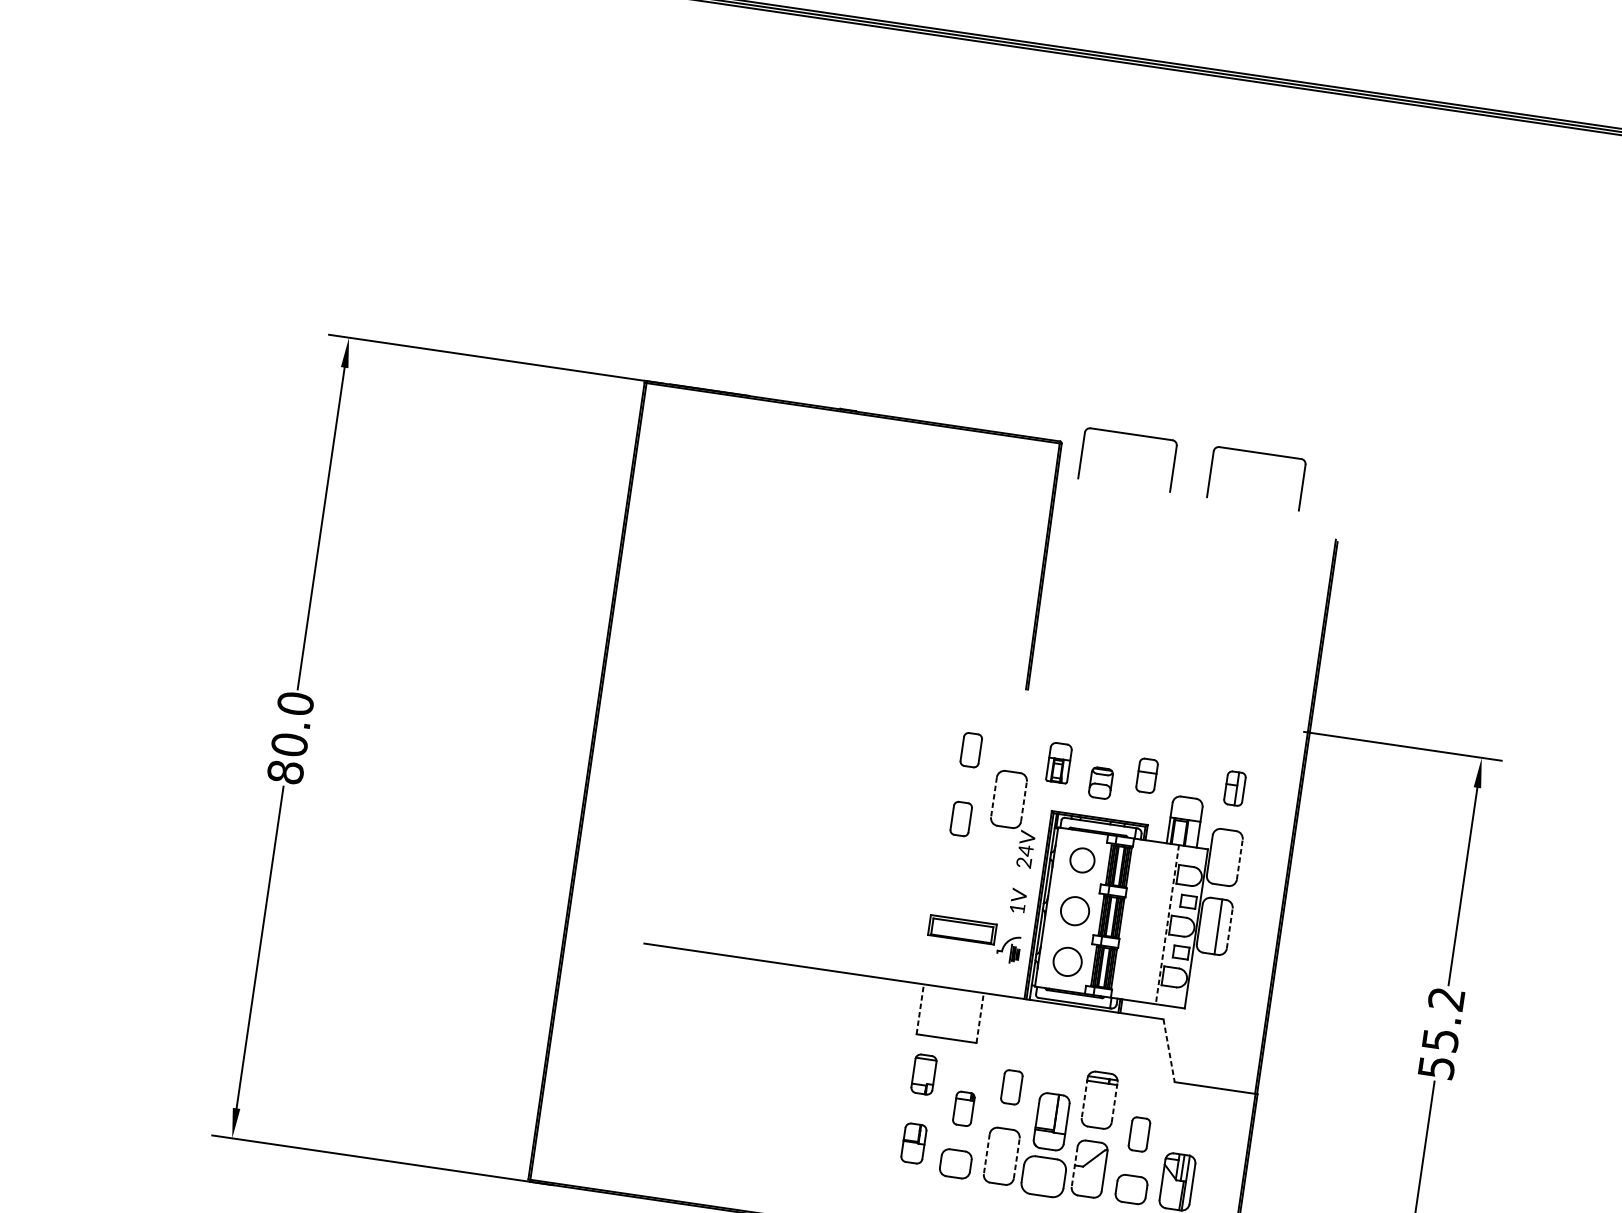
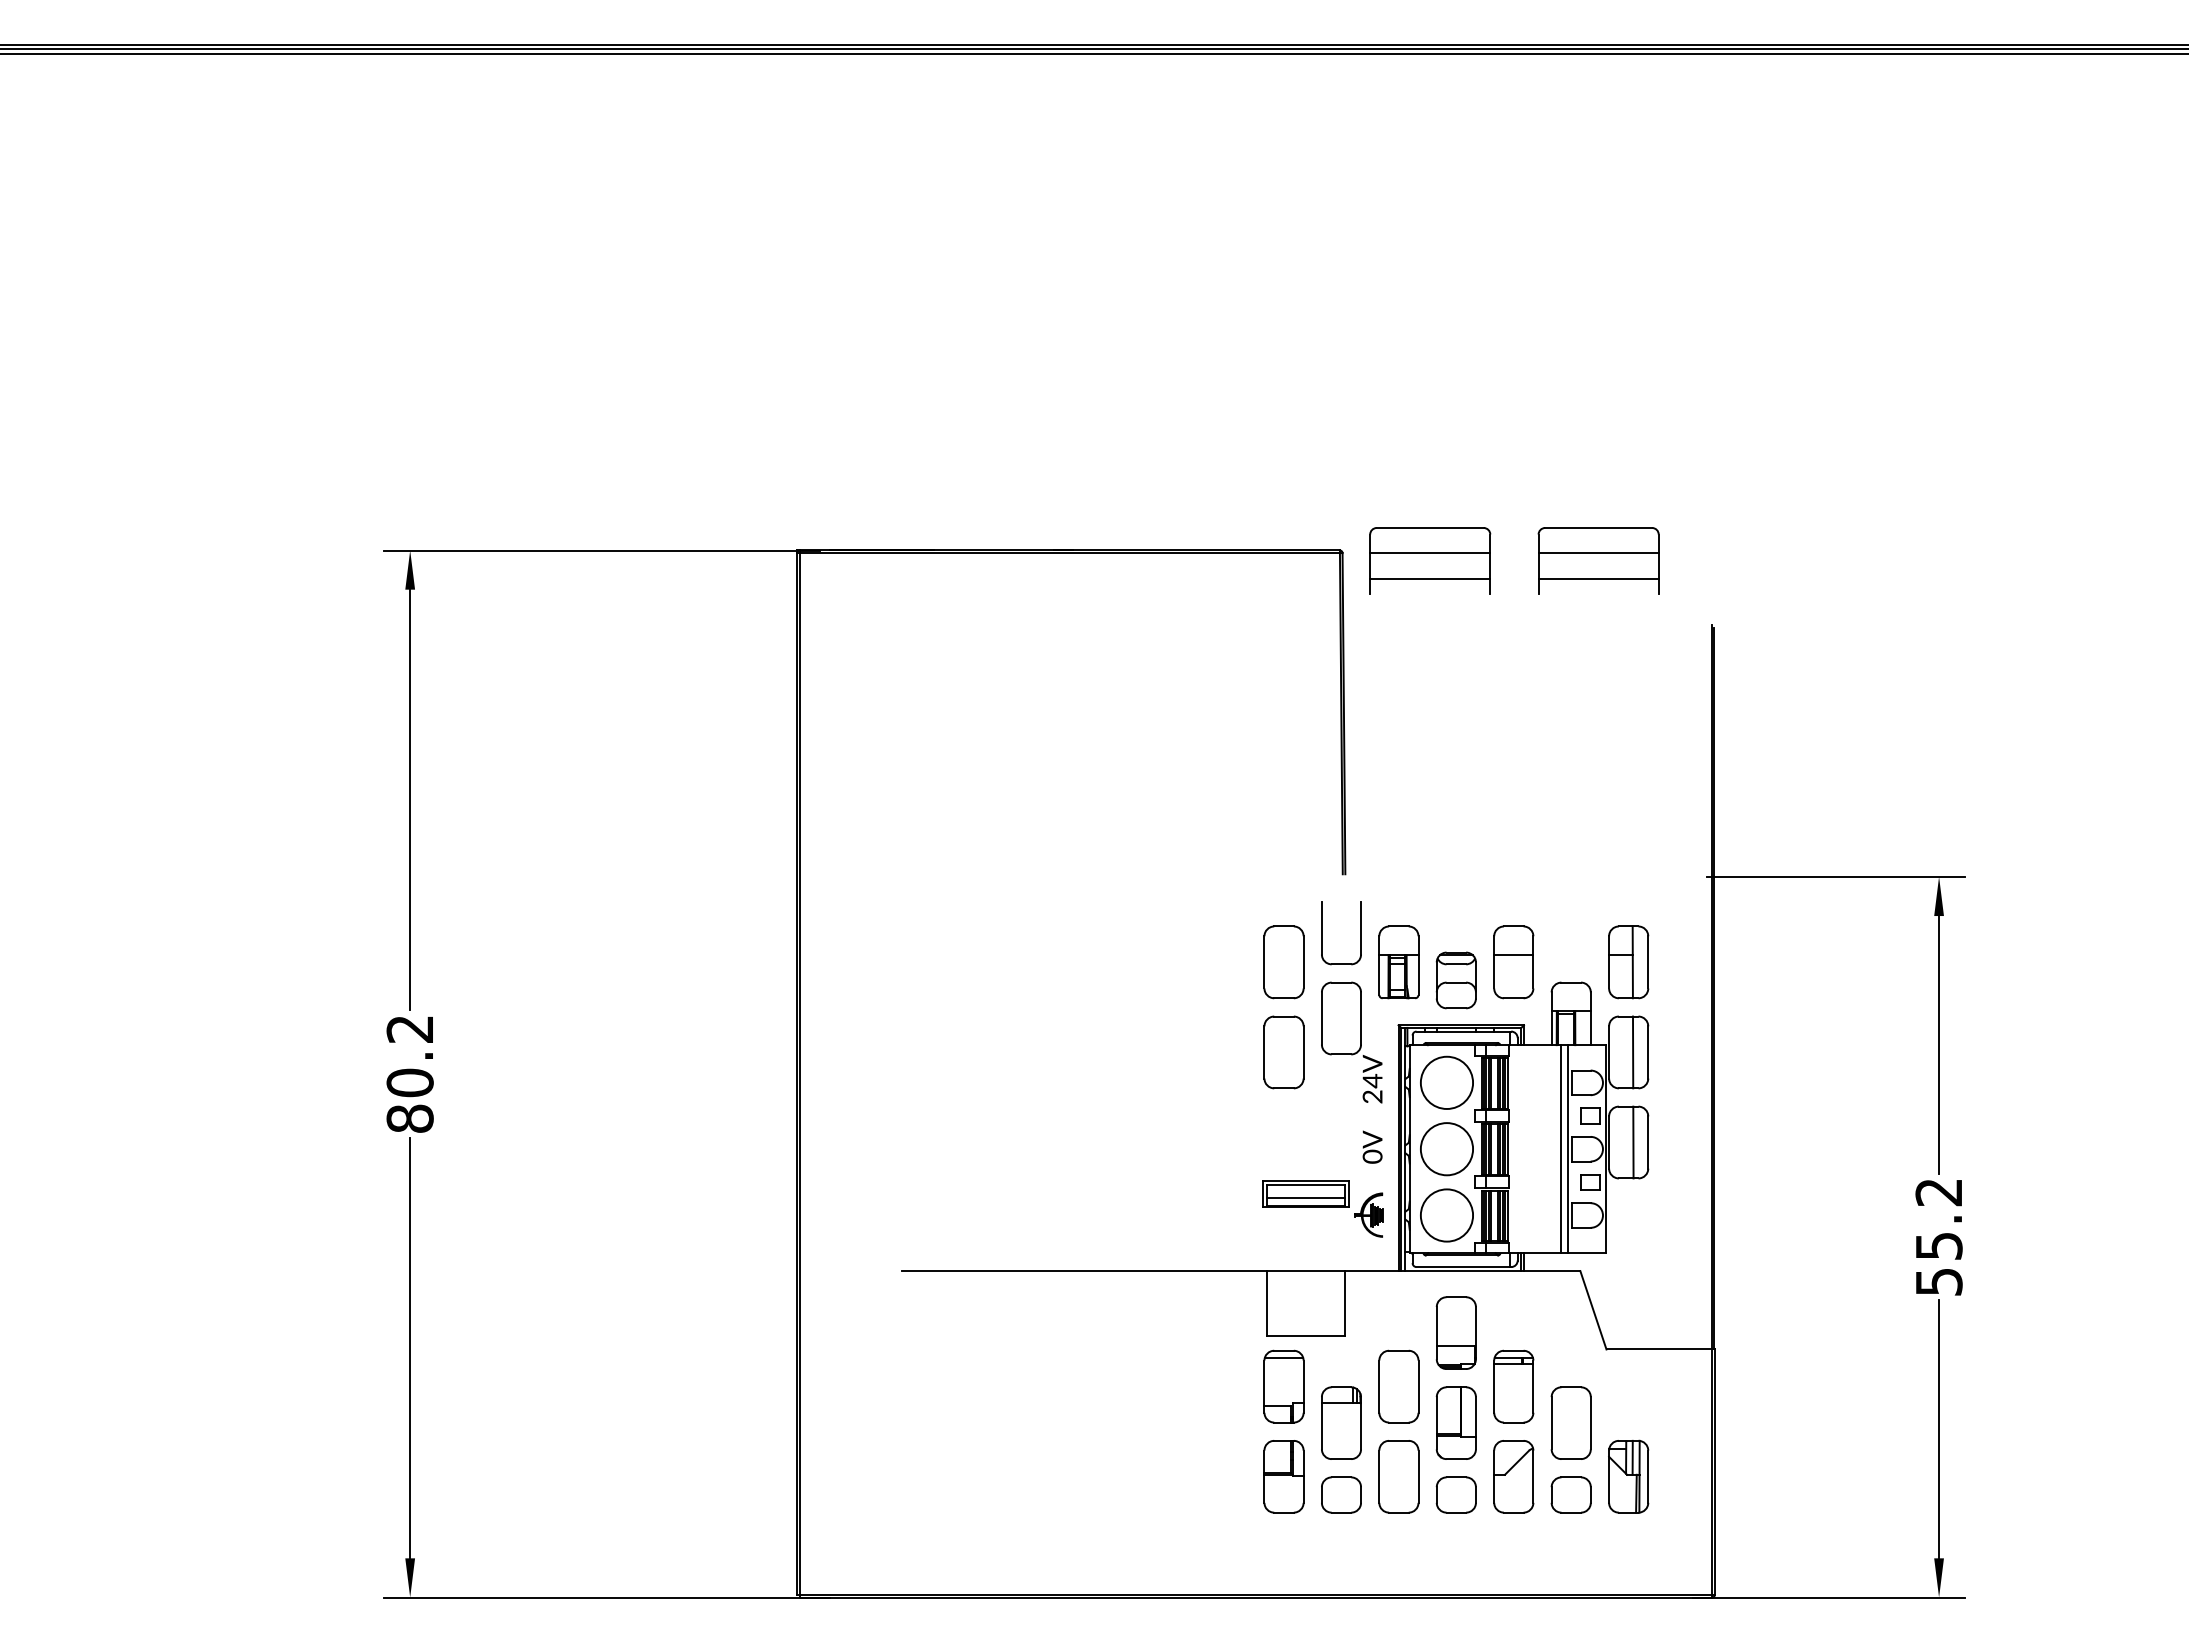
line: (1129, 453) -> (1430, 552), added
line: (1257, 471) -> (1598, 552), added
line: (1126, 472) -> (1430, 578), added
line: (1254, 491) -> (1598, 578), added
text: (295, 703) -> (409, 1029), 80.0 -> 80.2
part: (1003, 732) -> (1322, 933), added
part: (970, 750) -> (1283, 962), size x1.67
part: (1058, 763) -> (1398, 962), size x1.43
part: (1146, 775) -> (1513, 962), size x1.67
part: (1100, 783) -> (1455, 980), size x1.43
part: (1234, 788) -> (1628, 962), size x1.67
line: (993, 798) -> (1321, 1019), dashed -> solid
line: (1024, 801) -> (1361, 1018), dashed -> solid
part: (960, 819) -> (1283, 1052), size x1.67
line: (1227, 857) -> (1632, 1052), added
line: (1240, 858) -> (1648, 1051), dashed -> solid
circle: (1082, 860) -> (1446, 1082), size x1.67
text: (1017, 908) -> (1372, 1156), 1V -> 0V
circle: (1074, 911) -> (1446, 1149), size x1.43
line: (1162, 924) -> (1561, 1149), added
line: (1167, 924) -> (1567, 1149), dashed -> solid
line: (1229, 928) -> (1648, 1142), dashed -> solid
line: (962, 933) -> (1306, 1198), added
fill: (1008, 953) -> (1369, 1215), added
circle: (1067, 961) -> (1446, 1215), size x1.43
line: (920, 1009) -> (1267, 1303), dashed -> solid
line: (980, 1017) -> (1345, 1303), dashed -> solid
line: (1169, 1050) -> (1593, 1310), dashed -> solid
part: (1061, 1052) -> (1455, 1332), added
part: (923, 1074) -> (1283, 1386), size x1.43
part: (1011, 1087) -> (1398, 1386), size x1.67
line: (1084, 1098) -> (1494, 1387), dashed -> solid
line: (1114, 1102) -> (1533, 1386), dashed -> solid
part: (963, 1108) -> (1341, 1422), size x1.67
part: (1139, 1133) -> (1570, 1422), size x1.67
part: (913, 1143) -> (1283, 1476), size x1.43
line: (986, 1154) -> (1379, 1477), dashed -> solid
line: (1016, 1158) -> (1418, 1476), dashed -> solid
line: (1074, 1167) -> (1494, 1477), dashed -> solid
part: (1043, 1176) -> (1455, 1494), size x0.71

